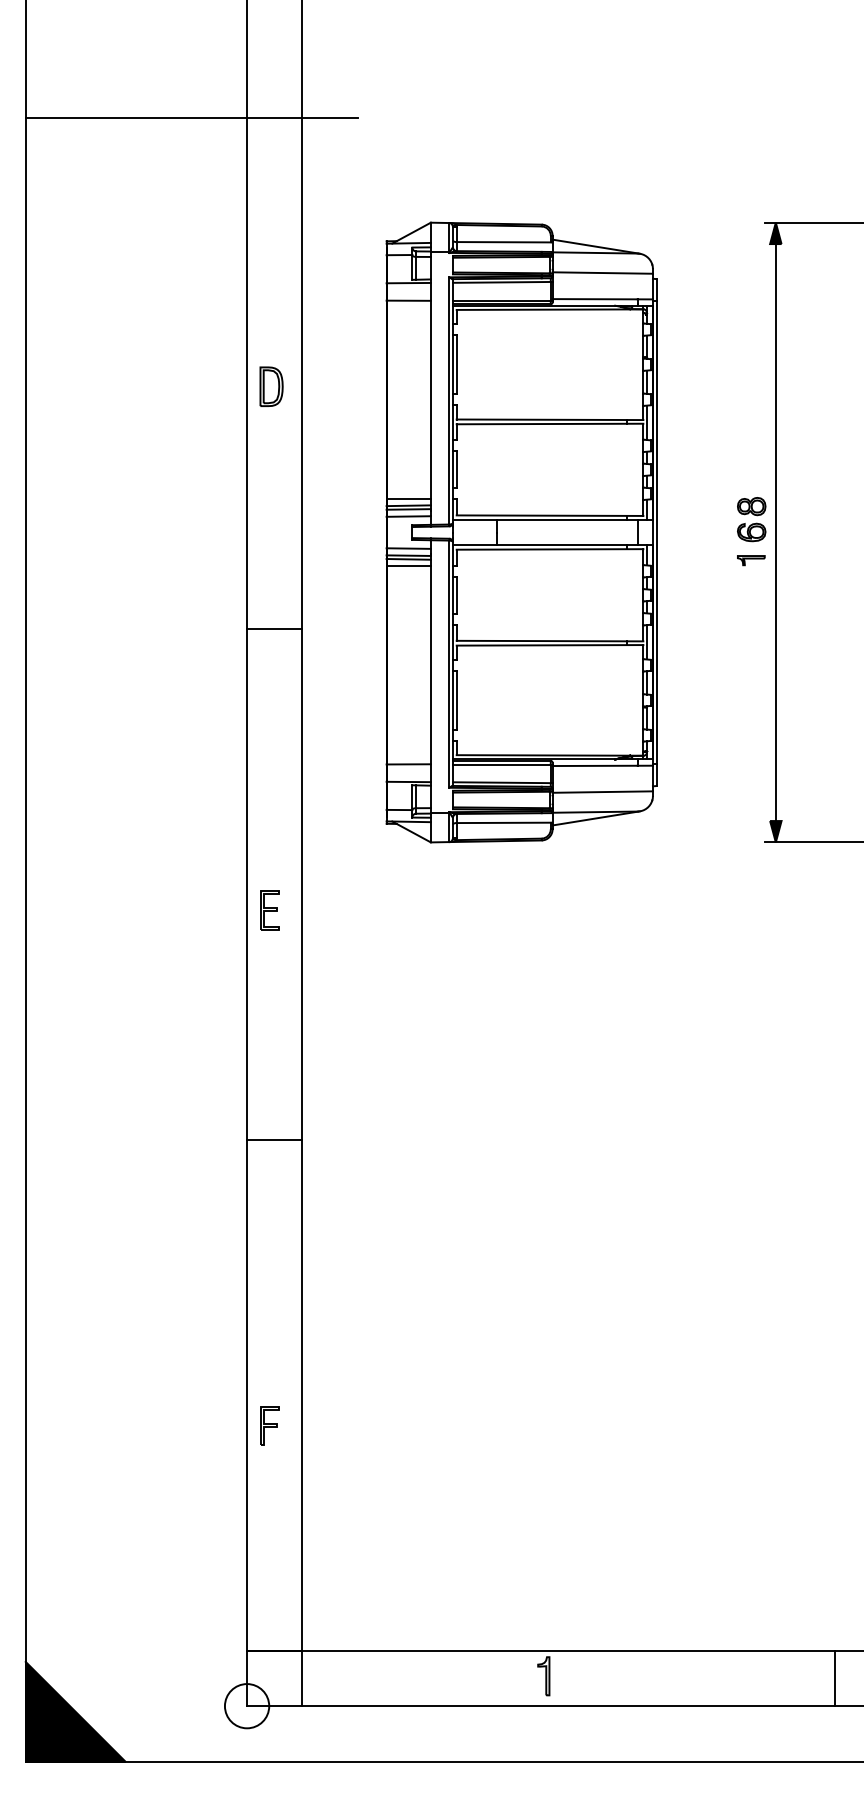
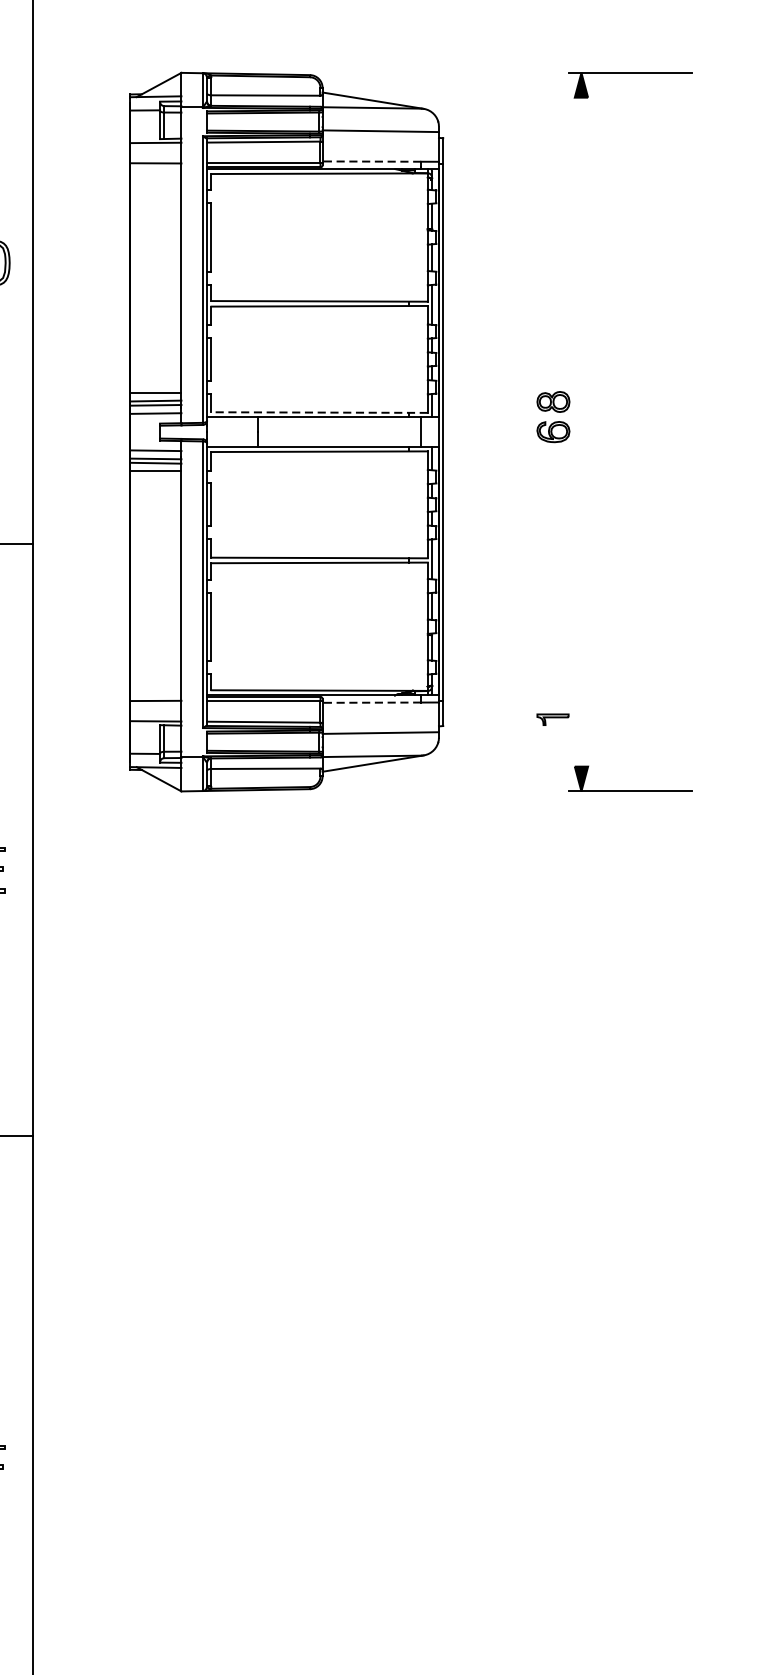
line: (595, 299) -> (372, 161), solid -> dashed
line: (549, 515) -> (319, 412), solid -> dashed
line: (775, 532) -> (581, 432), removed
part: (751, 560) -> (553, 719), moved
line: (595, 765) -> (372, 702), solid -> dashed

